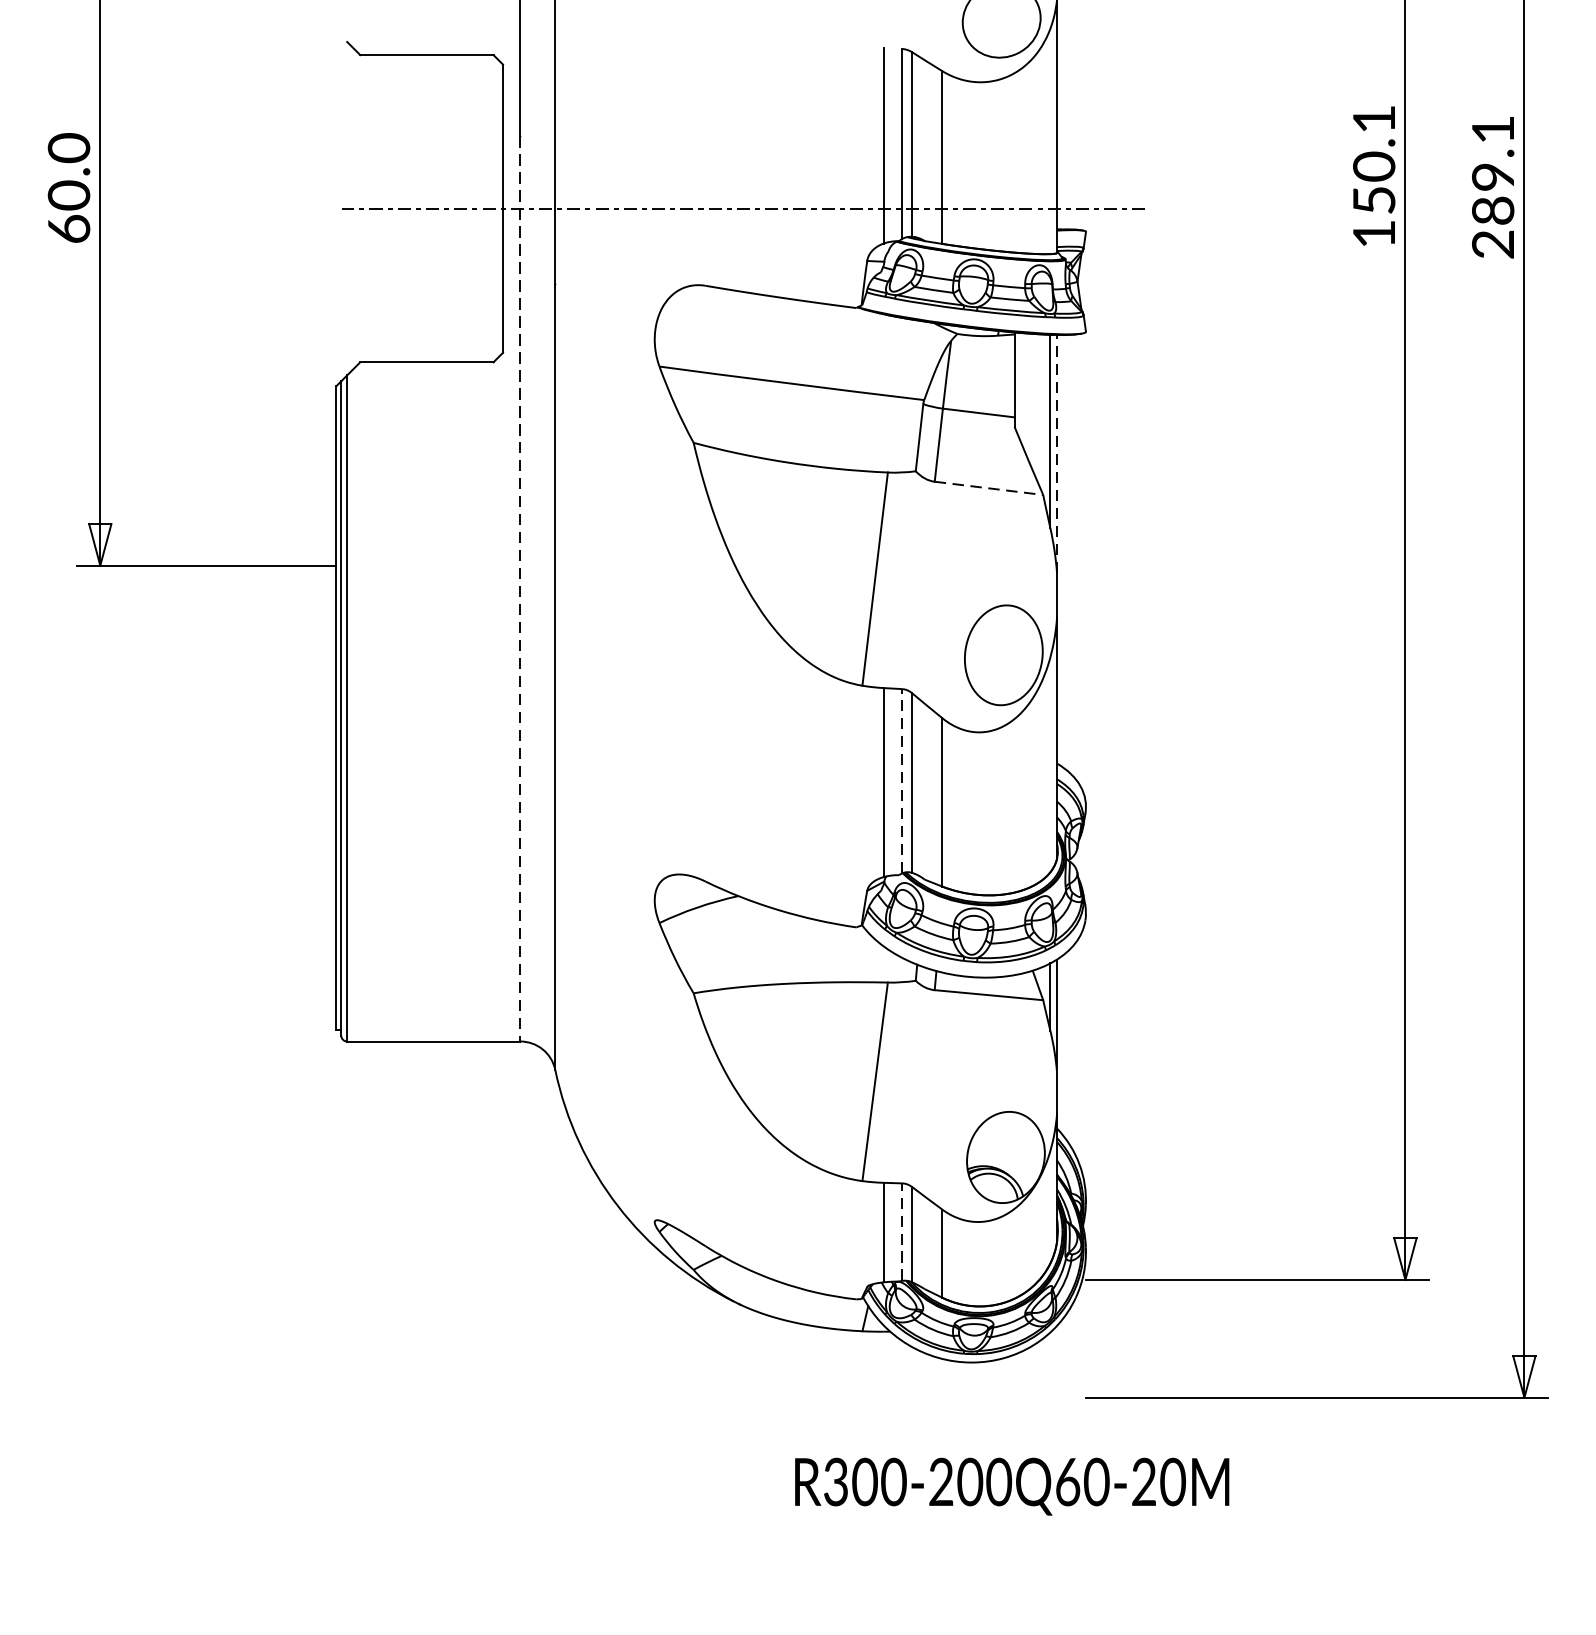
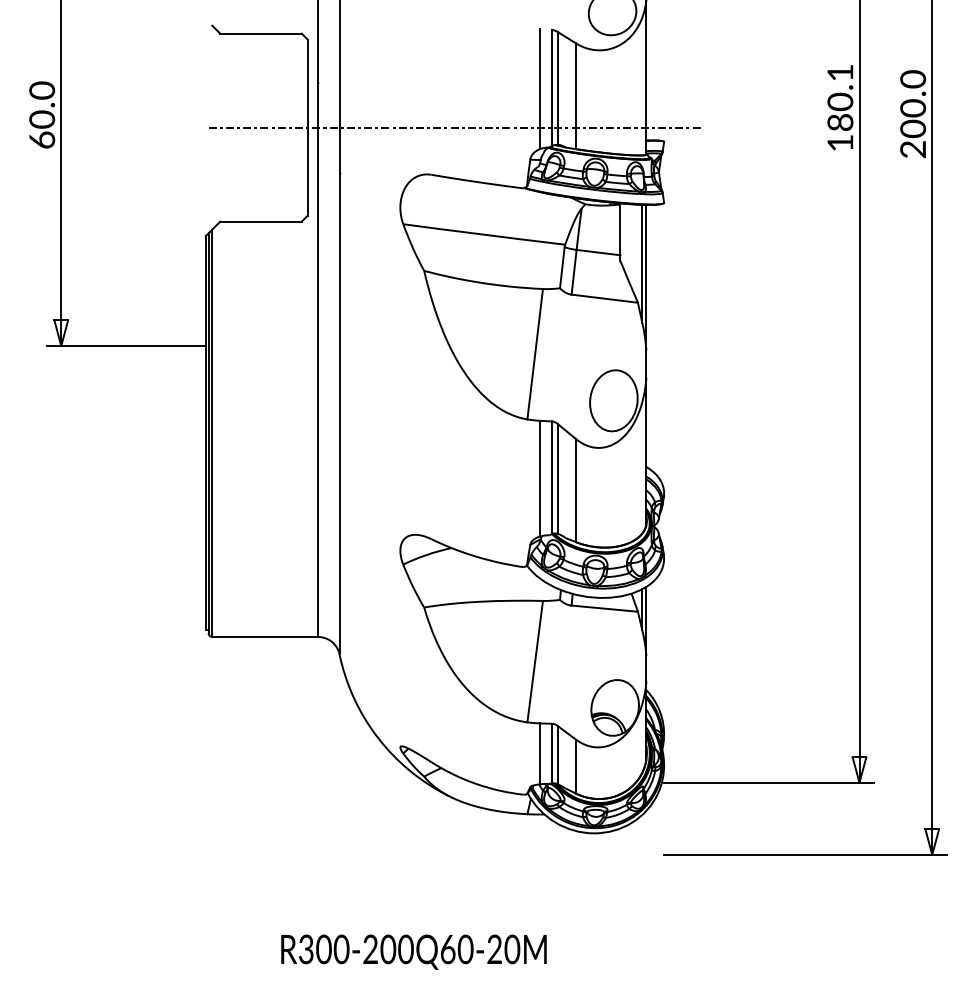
text: (1493, 170) -> (913, 104), 289.1 -> 200.0
text: (1374, 200) -> (840, 122), 150.1 -> 180.1
line: (1057, 453) -> (646, 277), dashed -> solid
line: (990, 488) -> (605, 298), dashed -> solid
line: (520, 589) -> (318, 360), dashed -> solid
line: (901, 780) -> (551, 477), dashed -> solid
line: (901, 1231) -> (551, 753), dashed -> solid
text: (1011, 1485) -> (413, 951), moved

